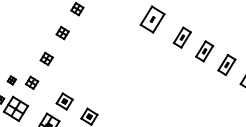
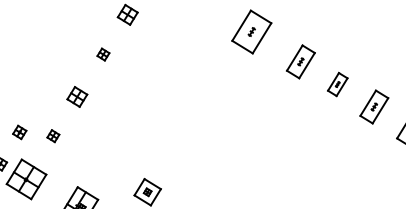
part: (62, 33) -> (103, 55), size x0.6
part: (204, 51) -> (337, 84), size x0.7
part: (32, 82) -> (53, 135), size x0.6
part: (64, 101) -> (106, 167), removed

